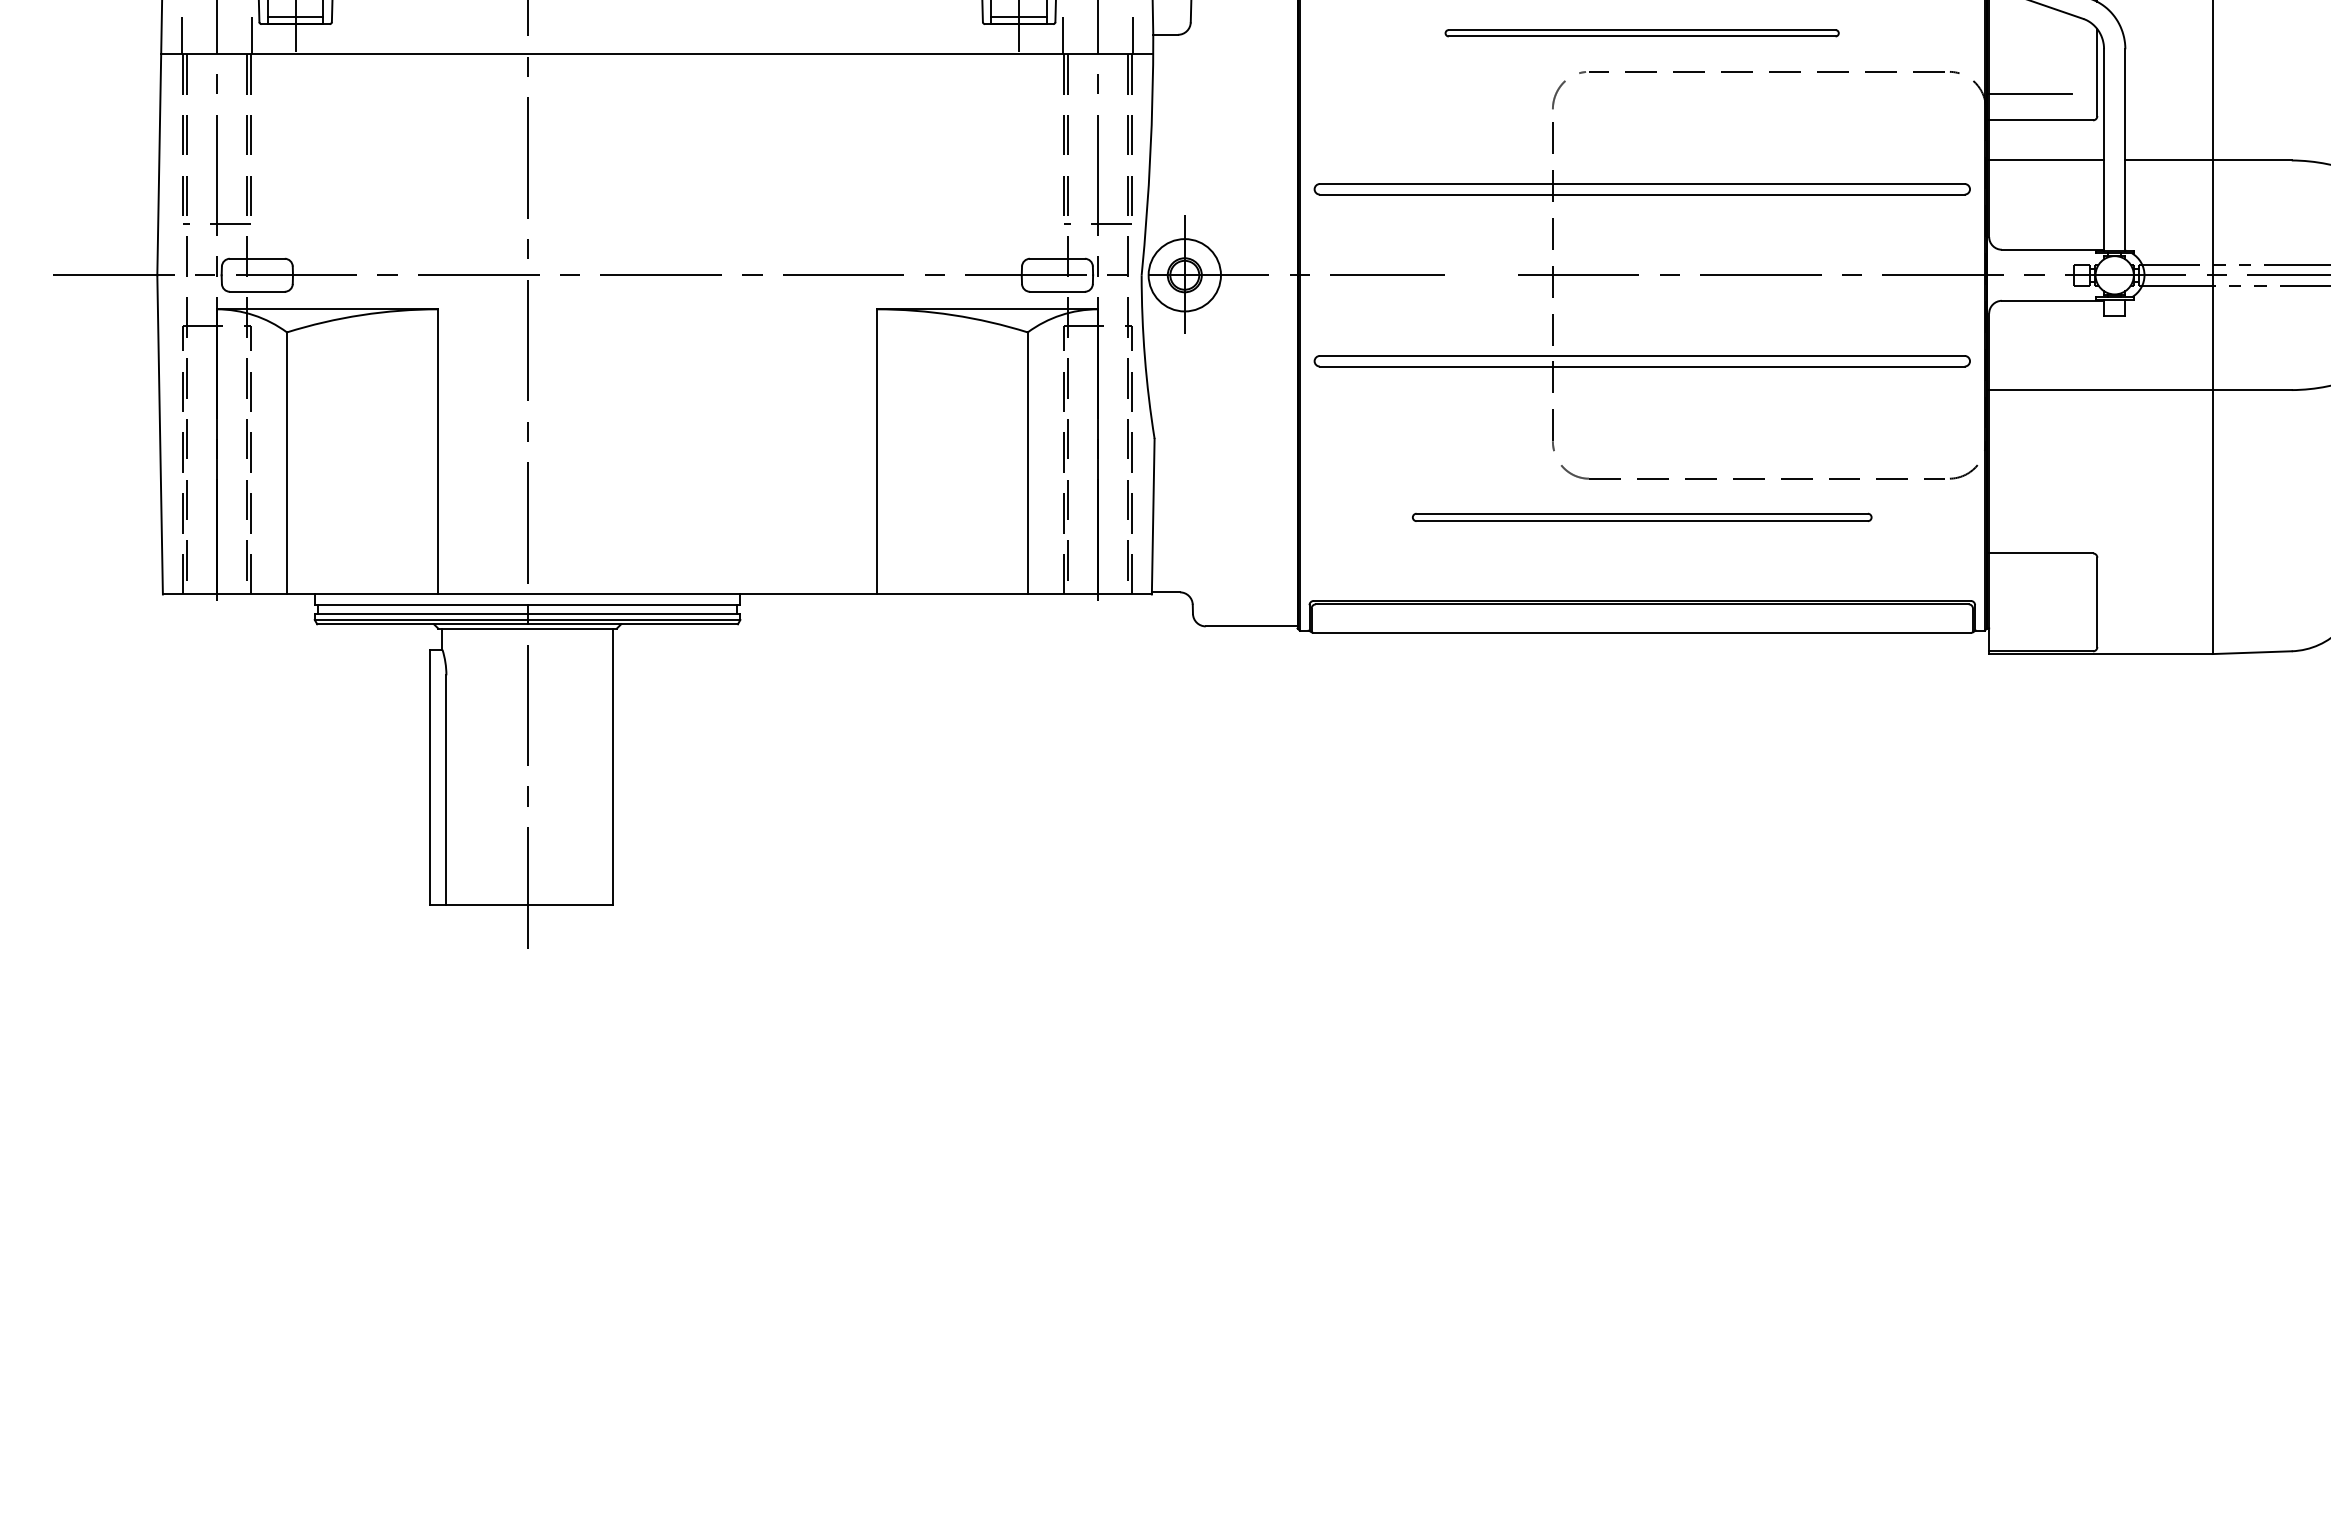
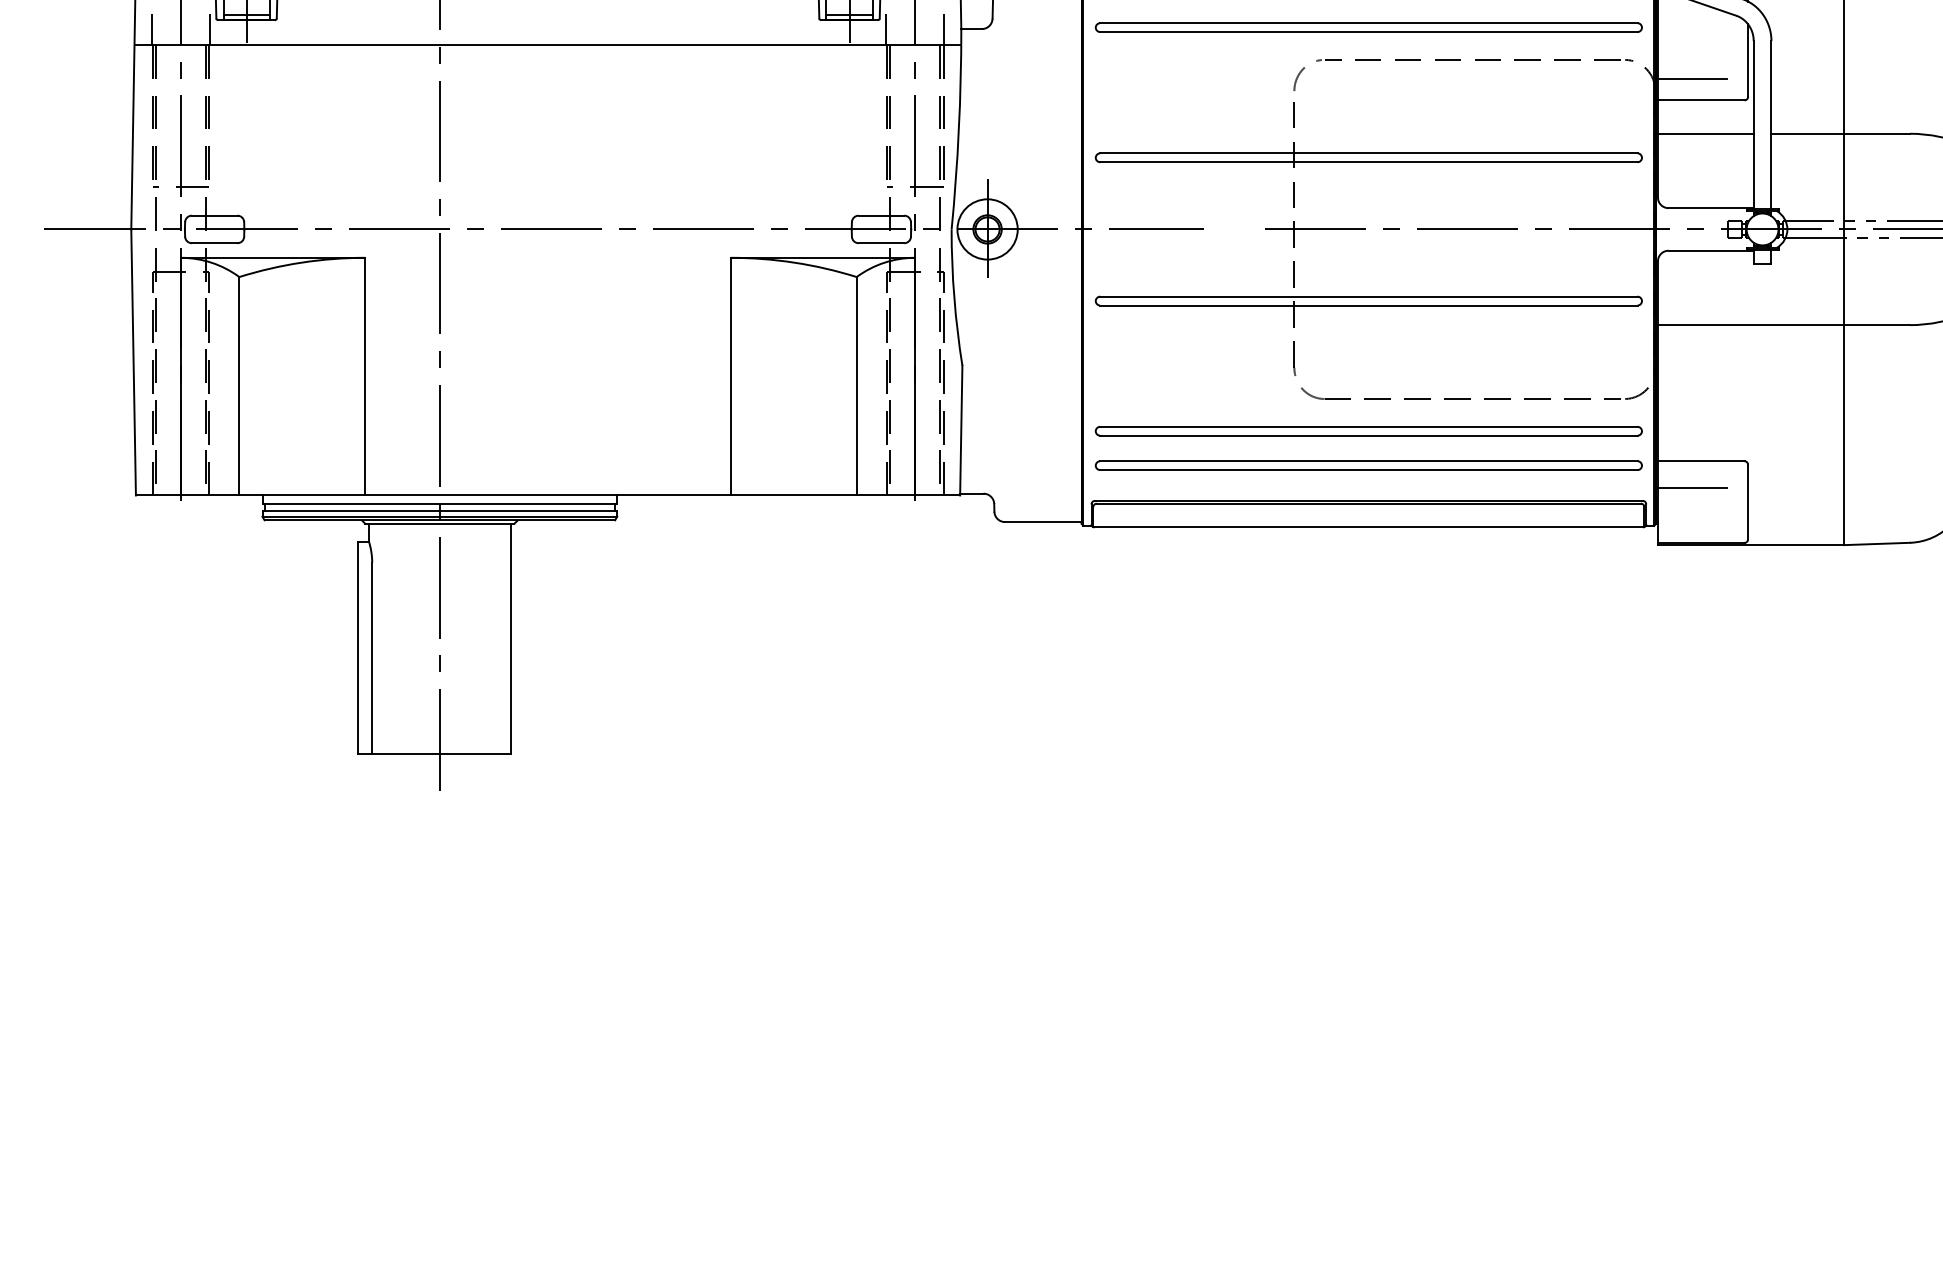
part: (1641, 33) -> (1368, 27), size x1.67
part: (1641, 517) -> (1368, 431), size x1.43
part: (1641, 558) -> (1368, 465), added
line: (2030, 585) -> (1692, 487), added

